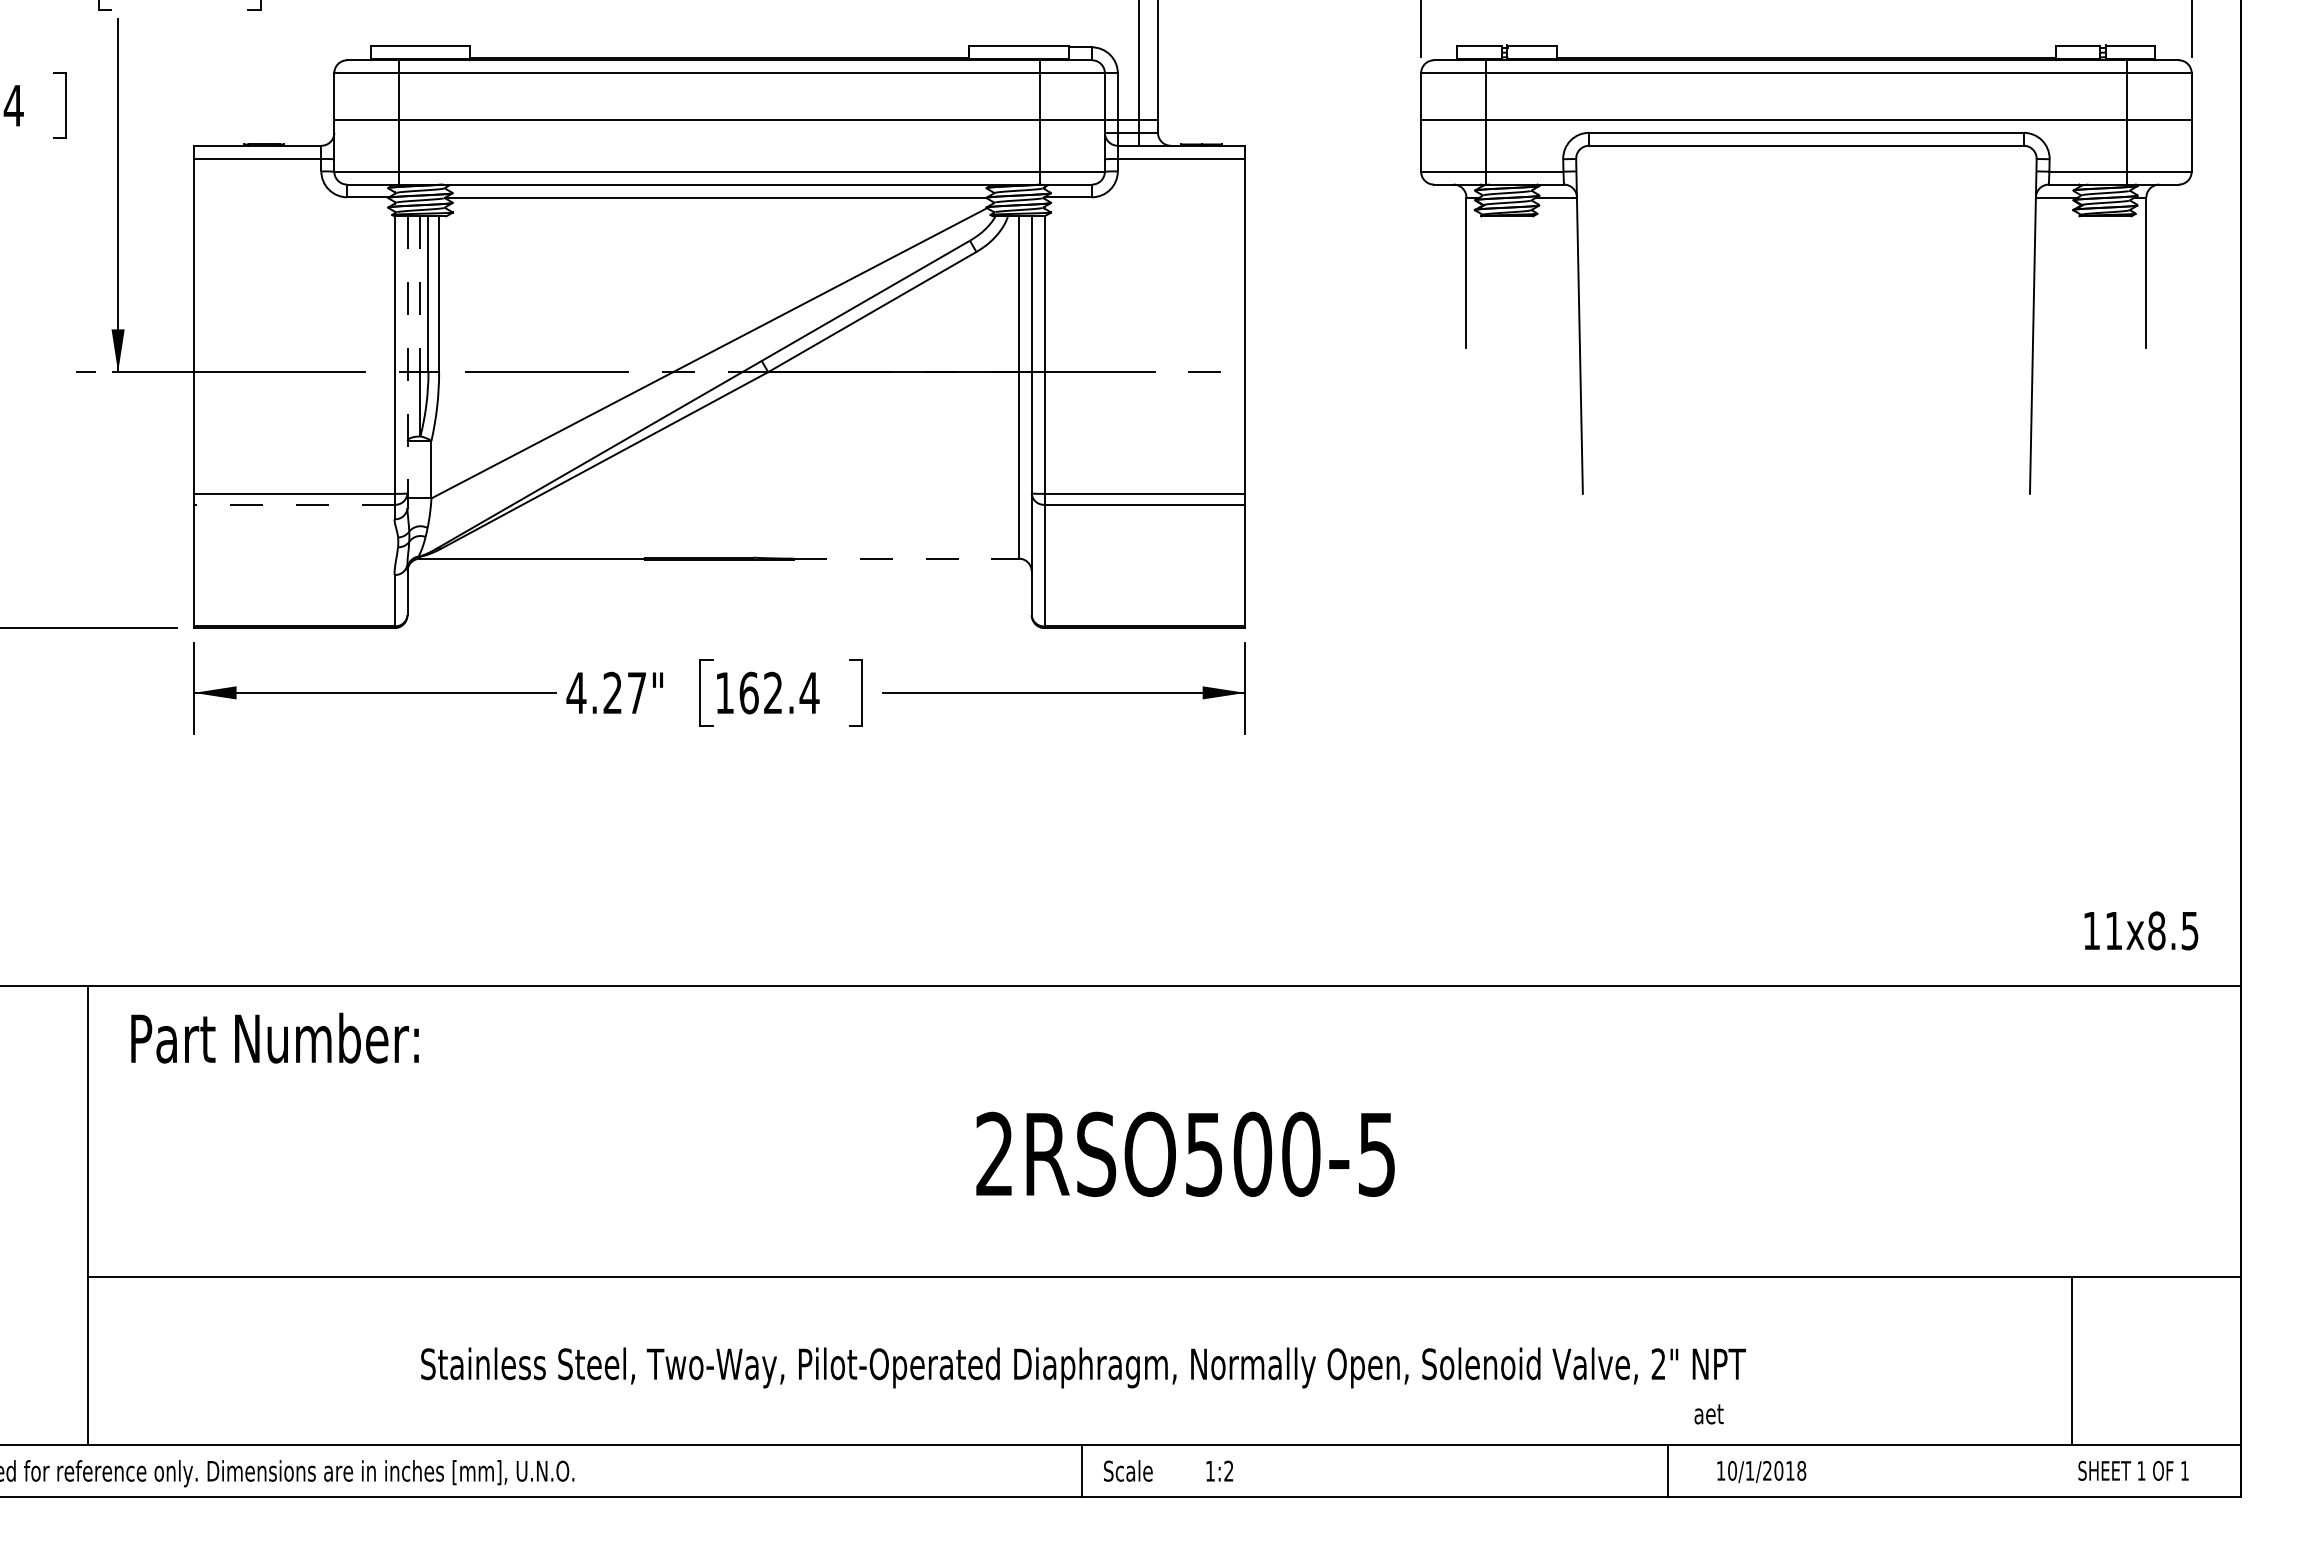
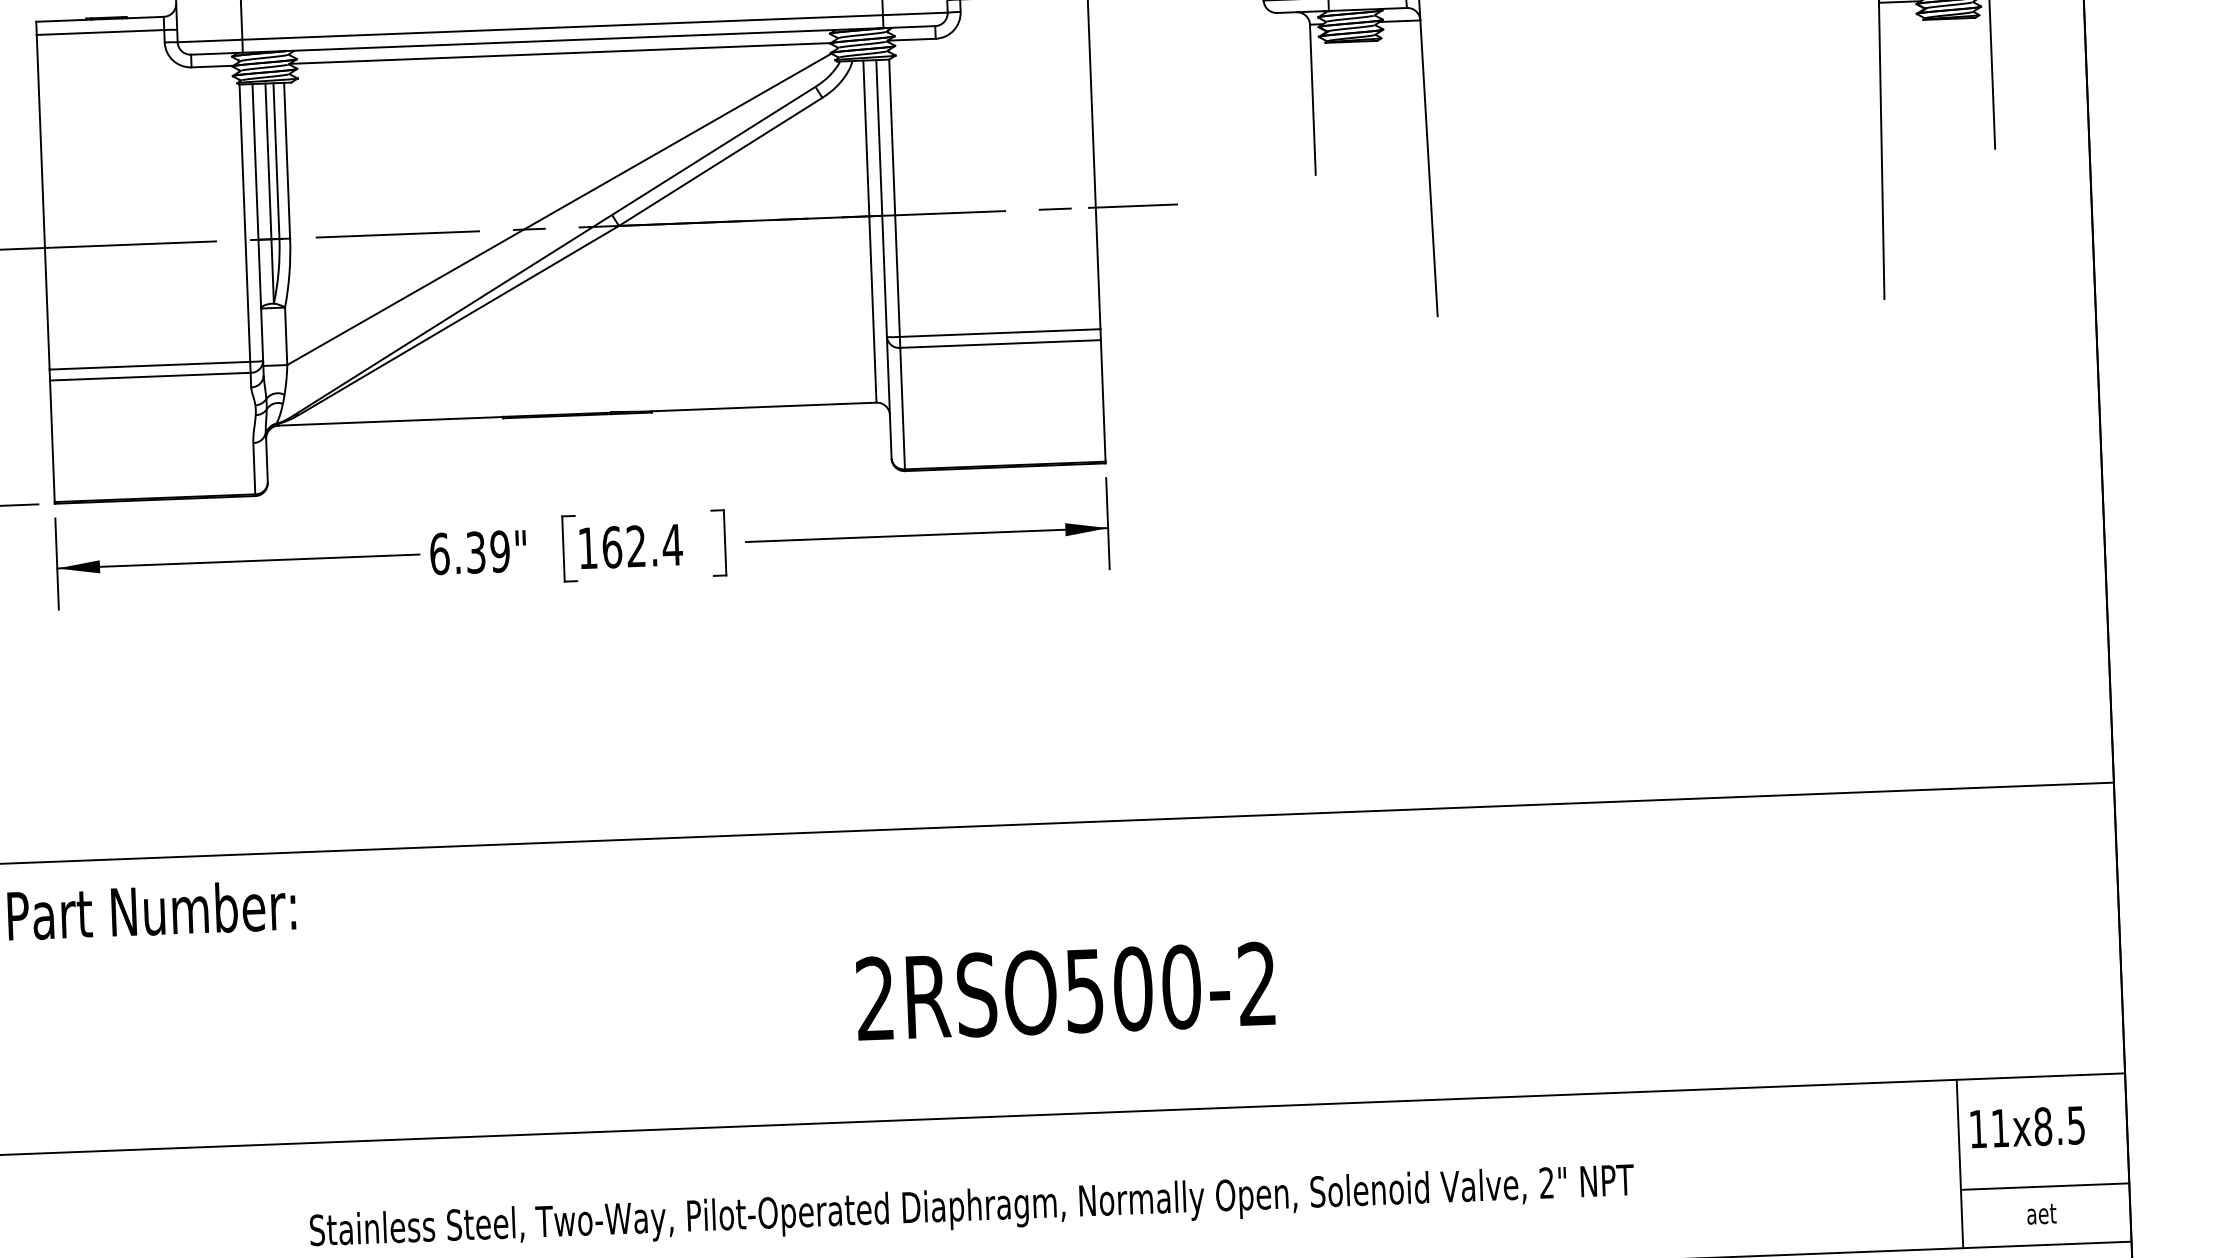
line: (420, 294) -> (268, 161), dashed -> solid
line: (407, 354) -> (257, 222), dashed -> solid
line: (1282, 372) -> (1132, 206), added
line: (293, 504) -> (149, 376), dashed -> solid
line: (906, 558) -> (764, 406), dashed -> solid
text: (606, 692) -> (469, 552), 4.27" -> 6.39"
text: (2141, 930) -> (2027, 1126), moved
text: (1376, 1153) -> (1256, 983), 2RSO500-5 -> 2RSO500-2
line: (2156, 1386) -> (2045, 1186), added
text: (1708, 1414) -> (2041, 1214), moved

